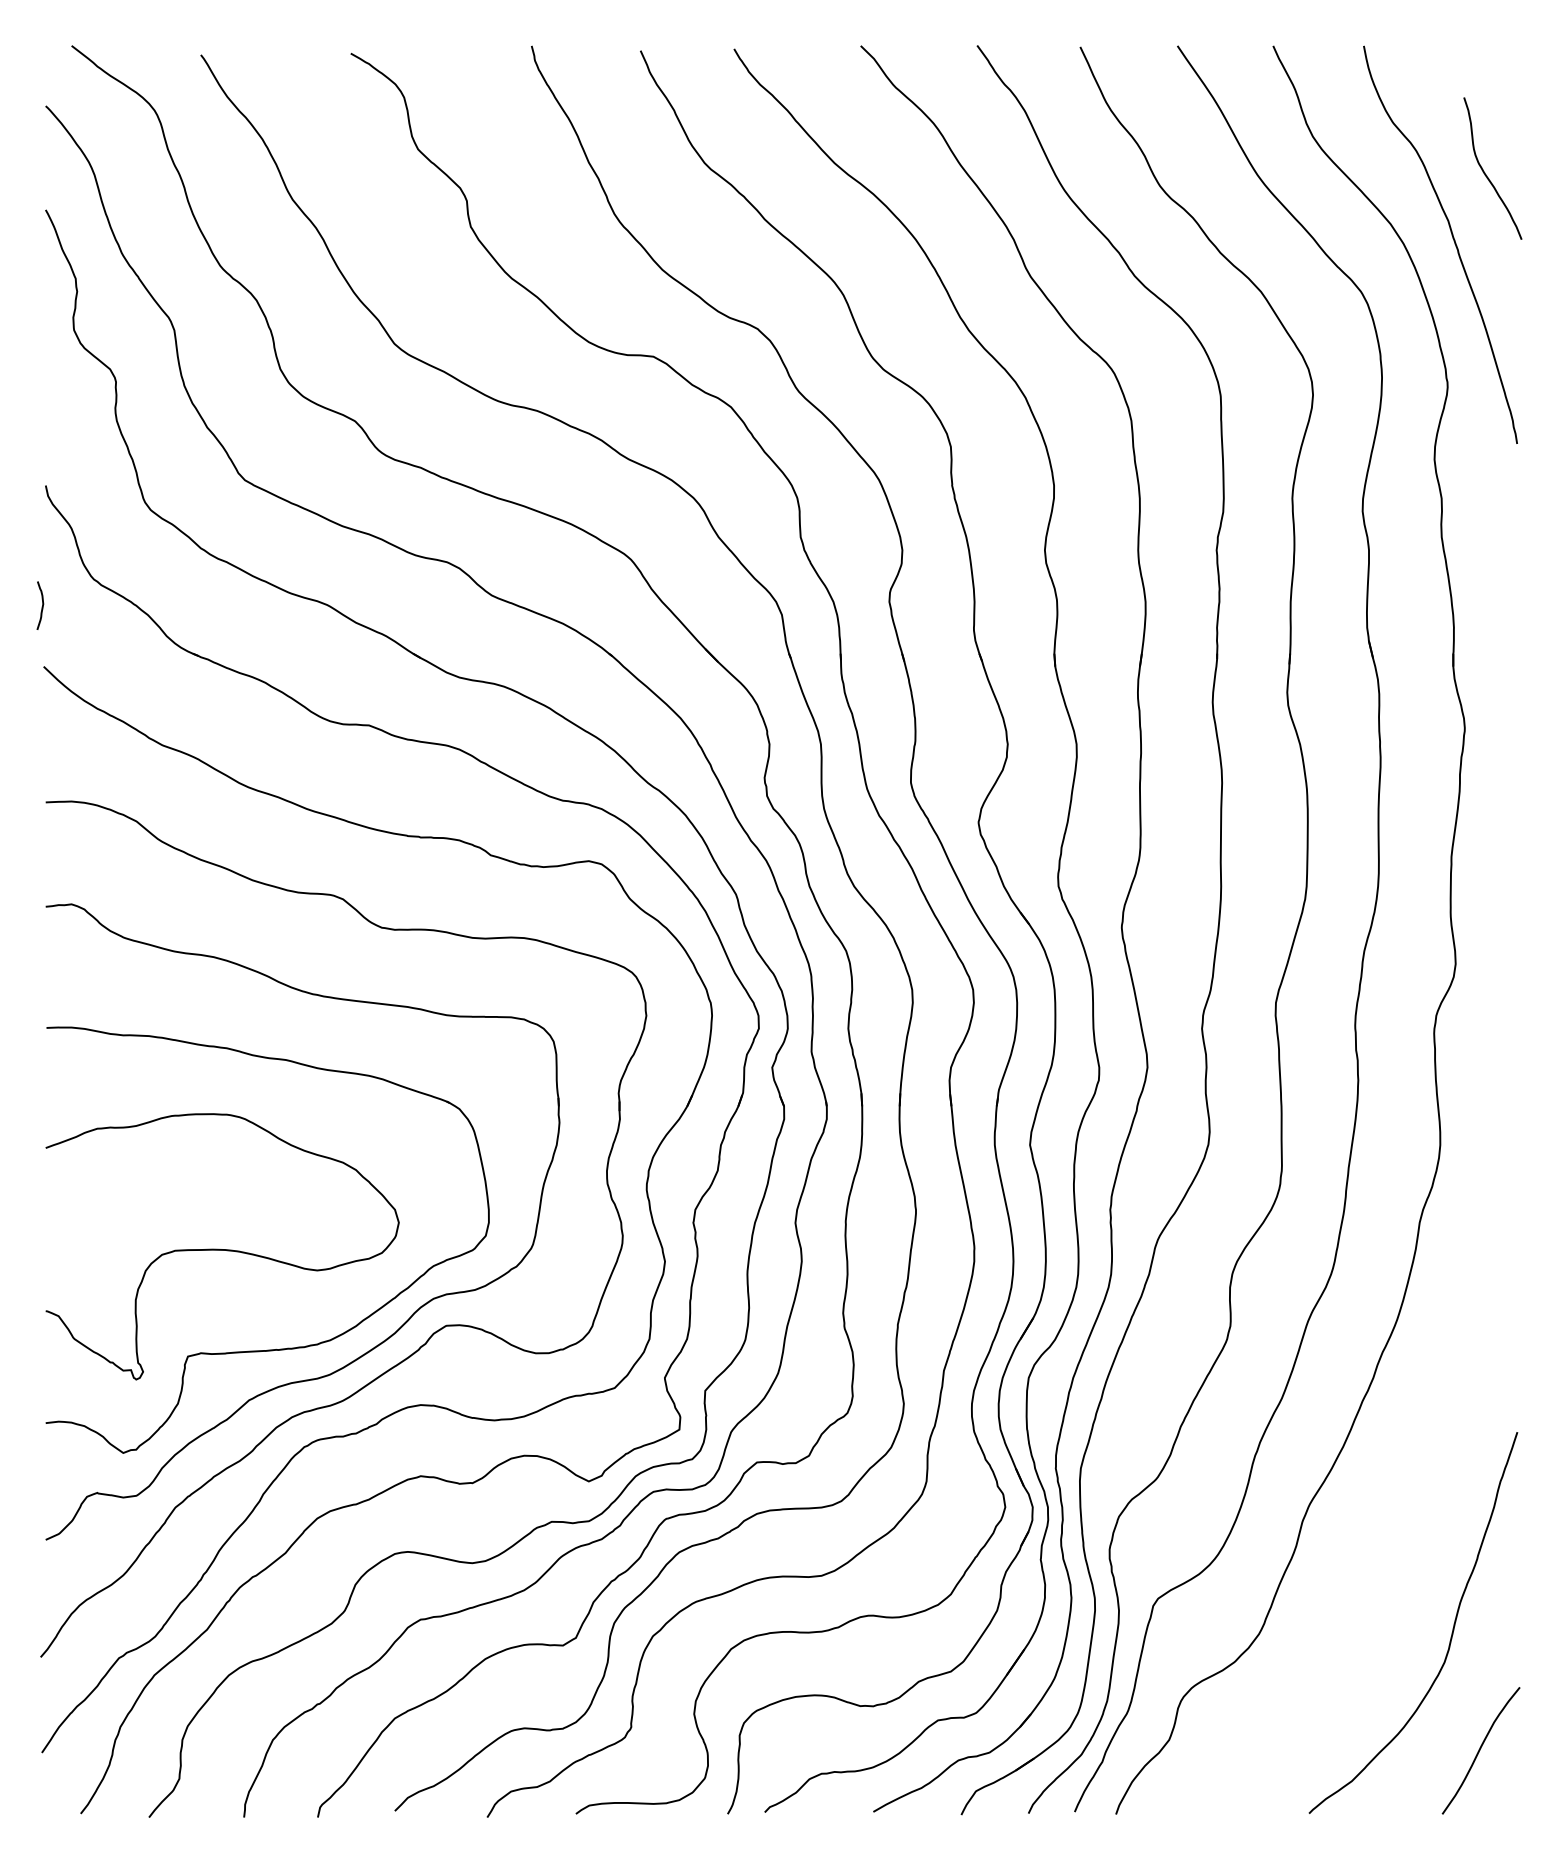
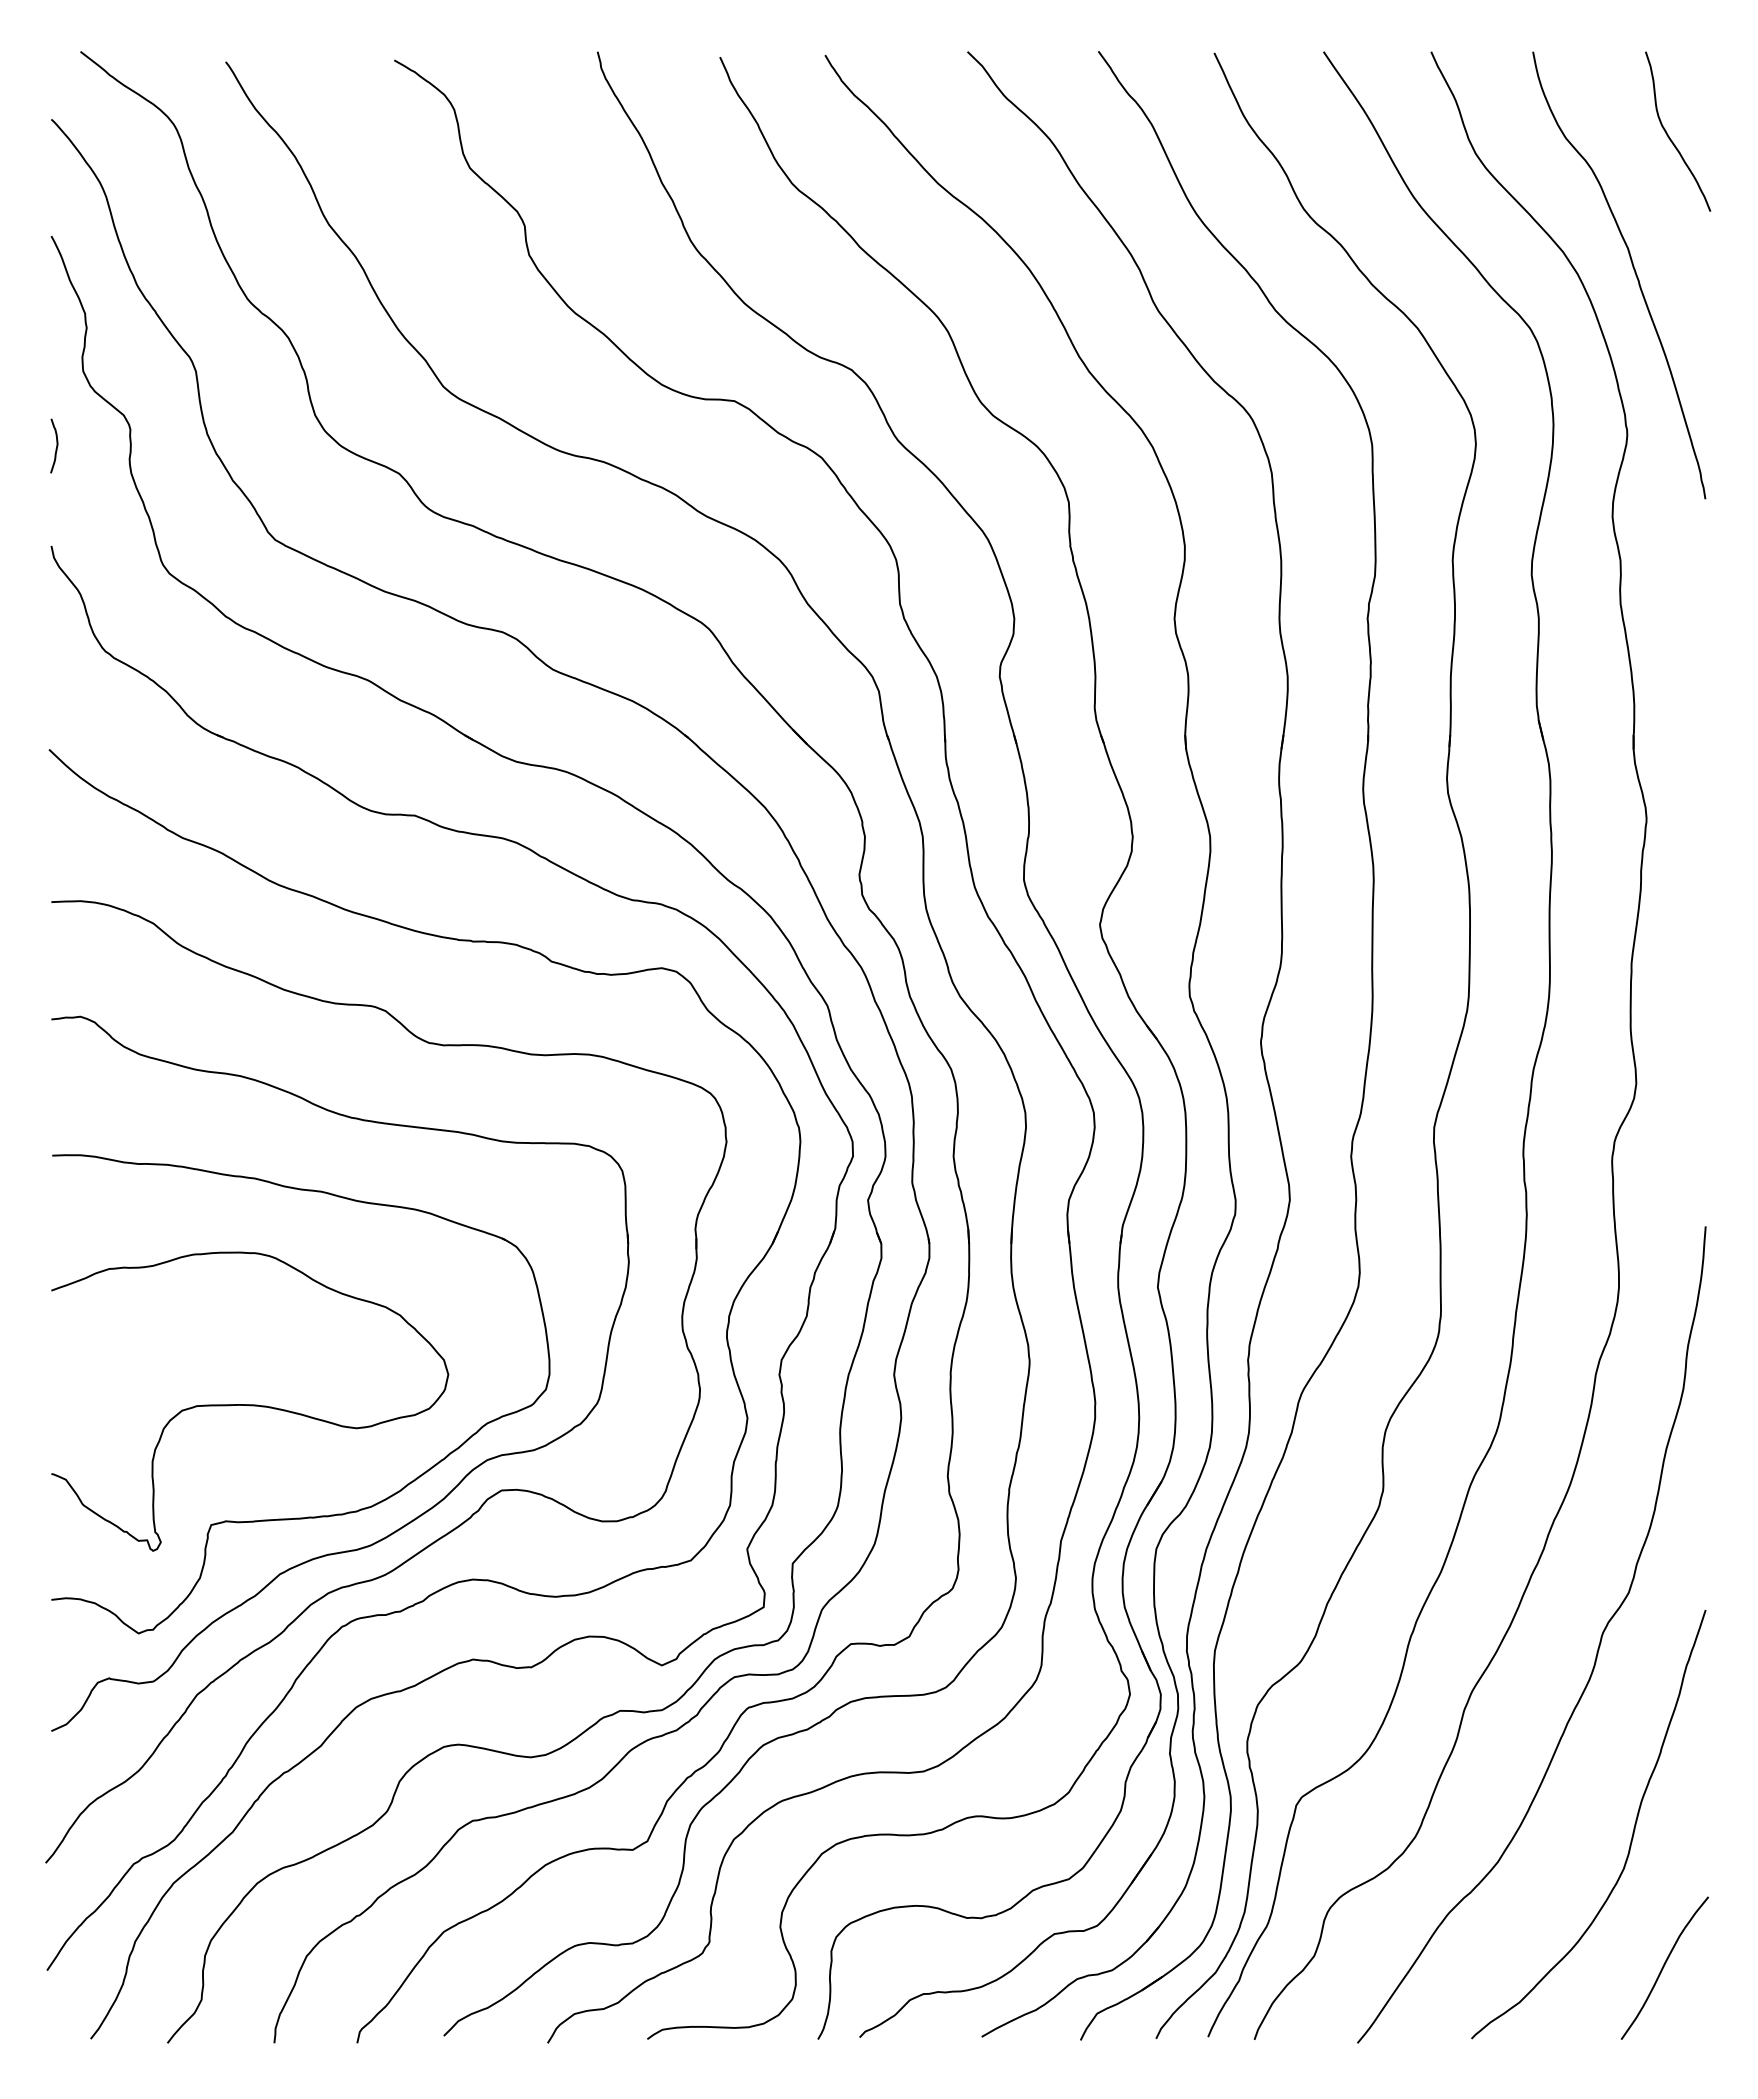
curve: (1486, 173) -> (1670, 137), moved
curve: (42, 605) -> (56, 445), moved
curve: (1420, 1469) -> (1596, 1652), added

